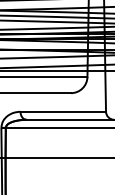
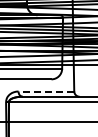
line: (63, 111) -> (46, 91), solid -> dashed

